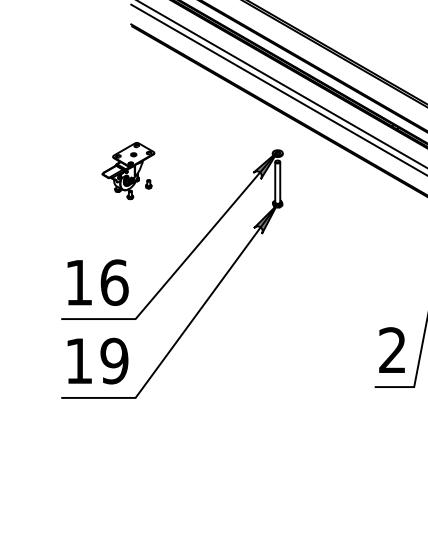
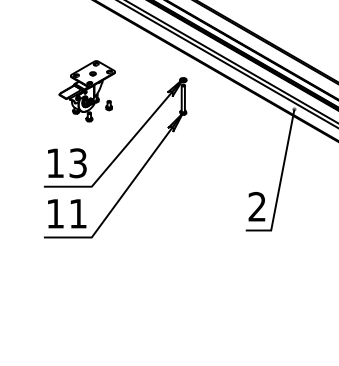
part: (127, 171) -> (86, 91), size x1.67
text: (114, 283) -> (78, 163), 16 -> 13
text: (114, 360) -> (78, 213), 19 -> 11

